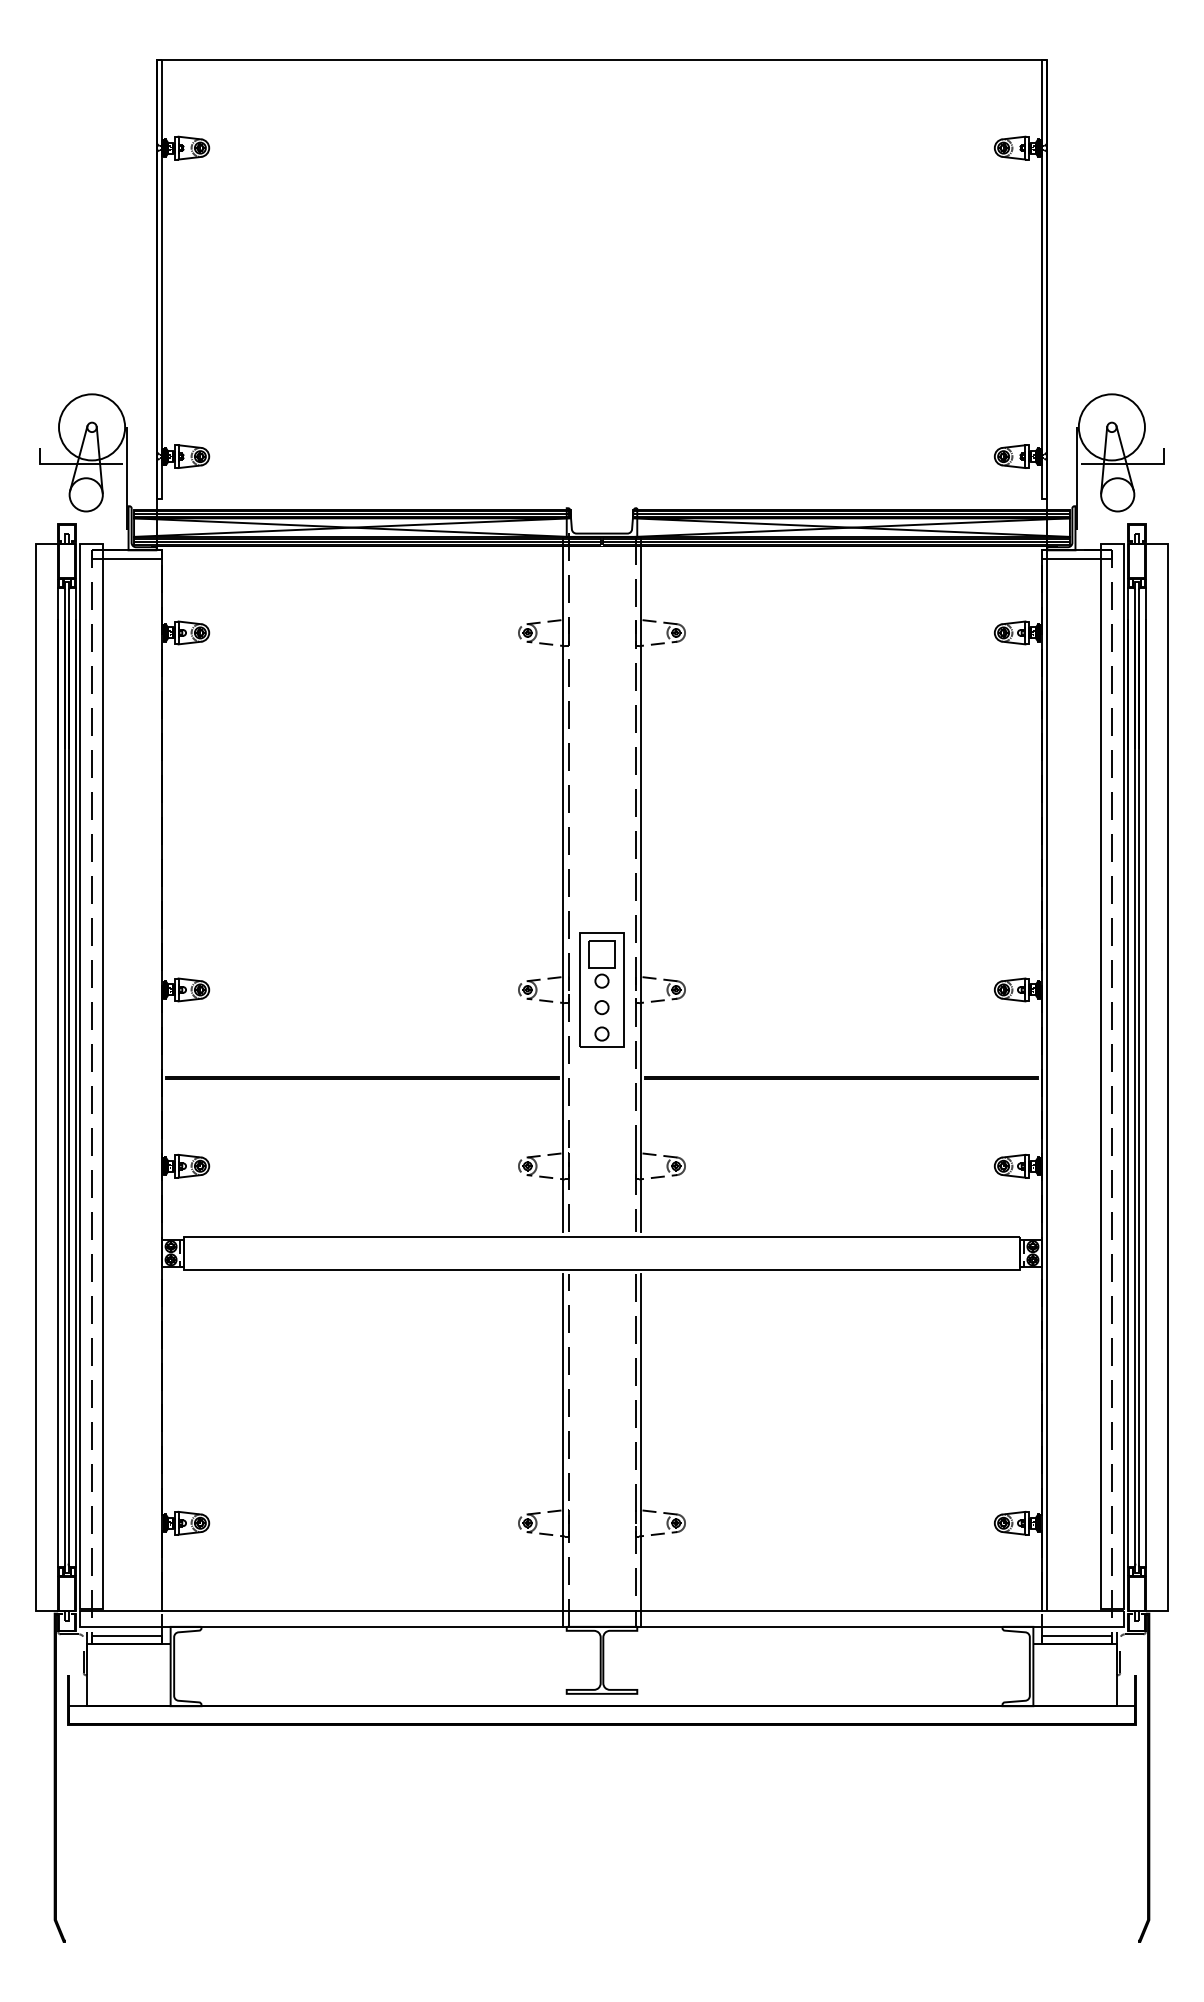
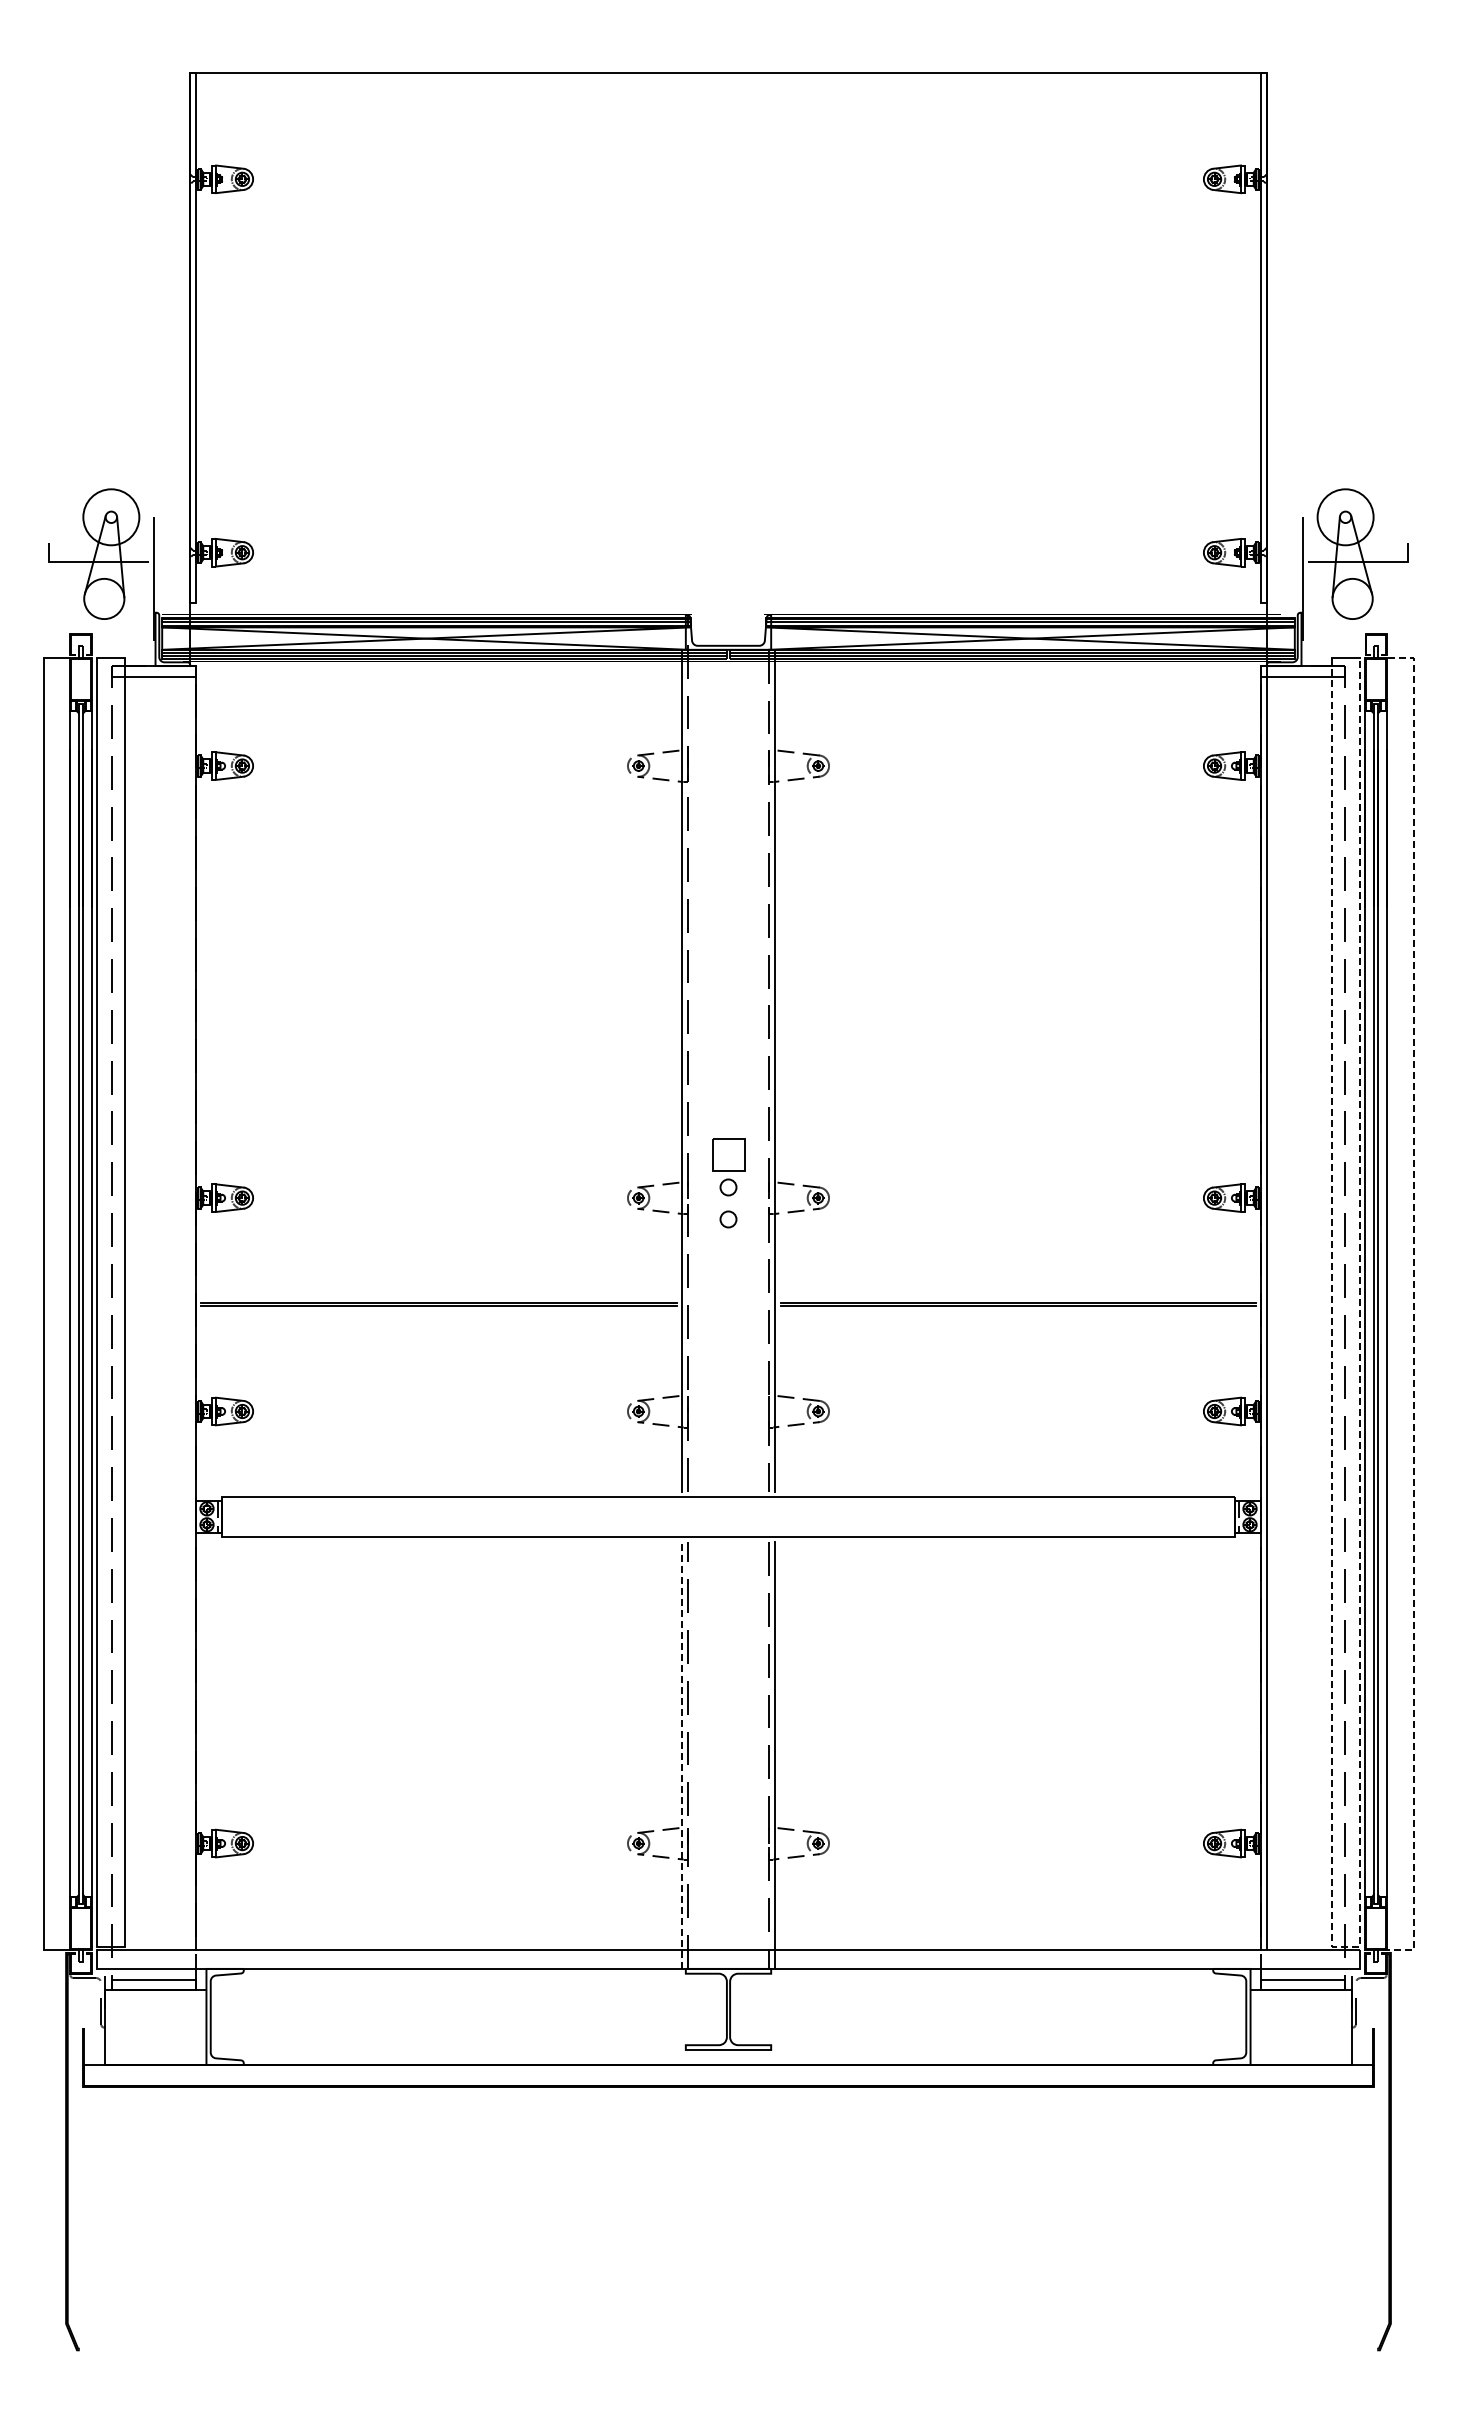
circle: (92, 427) -> (111, 517), size x0.7
circle: (1111, 427) -> (1345, 517), size x0.7
part: (602, 989) -> (728, 1197), removed
line: (1168, 1078) -> (1413, 1305), solid -> dashed
line: (563, 1450) -> (681, 1755), solid -> dashed
line: (1112, 1609) -> (1346, 1947), solid -> dashed

